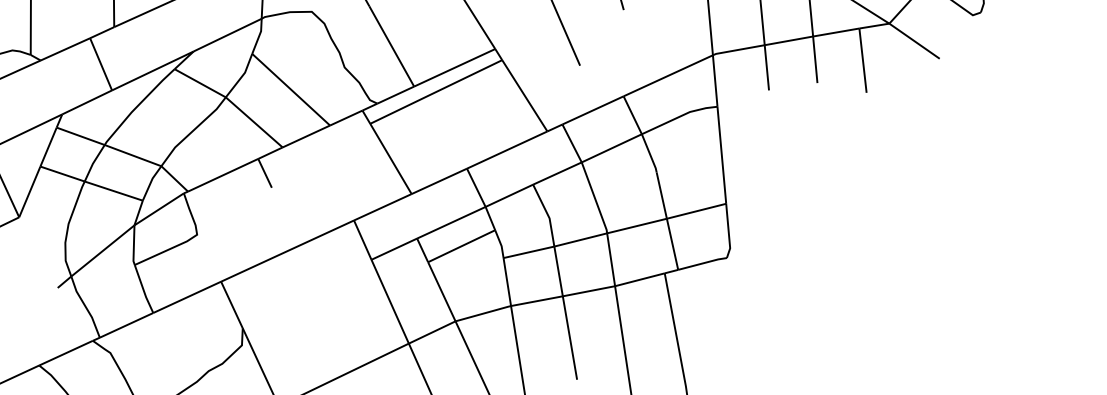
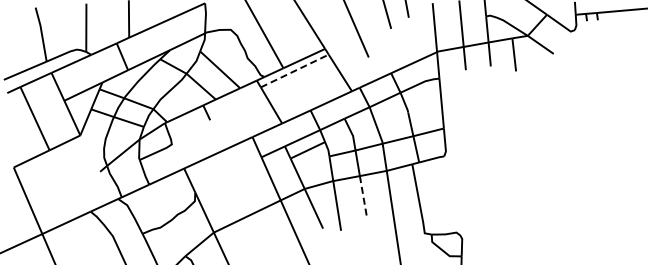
line: (435, 92) -> (294, 71), solid -> dashed
line: (569, 337) -> (363, 197), solid -> dashed

